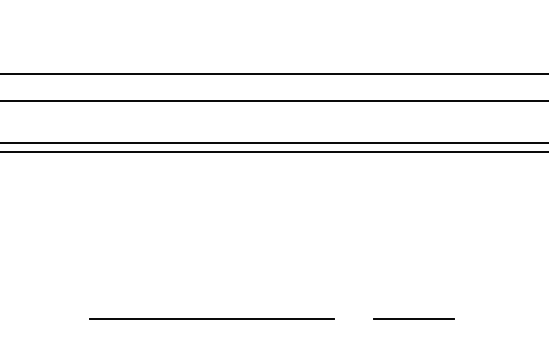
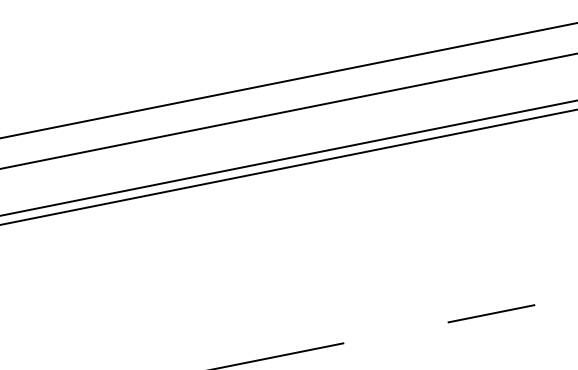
line: (413, 318) -> (490, 313), moved

